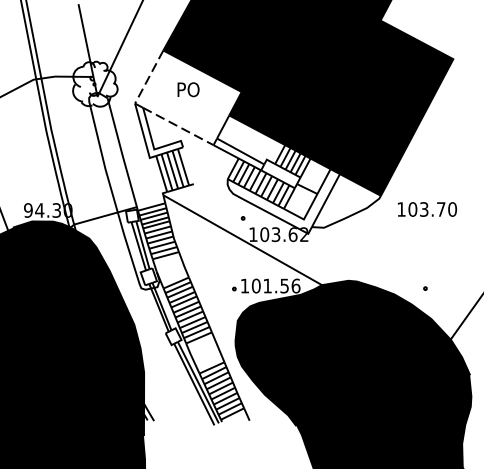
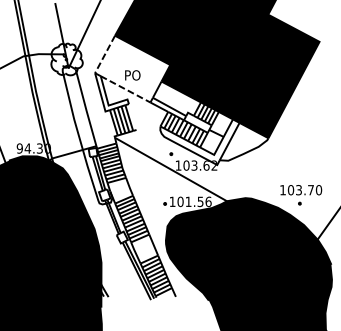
text: (188, 89) -> (132, 75), moved
text: (426, 209) -> (300, 190), moved

